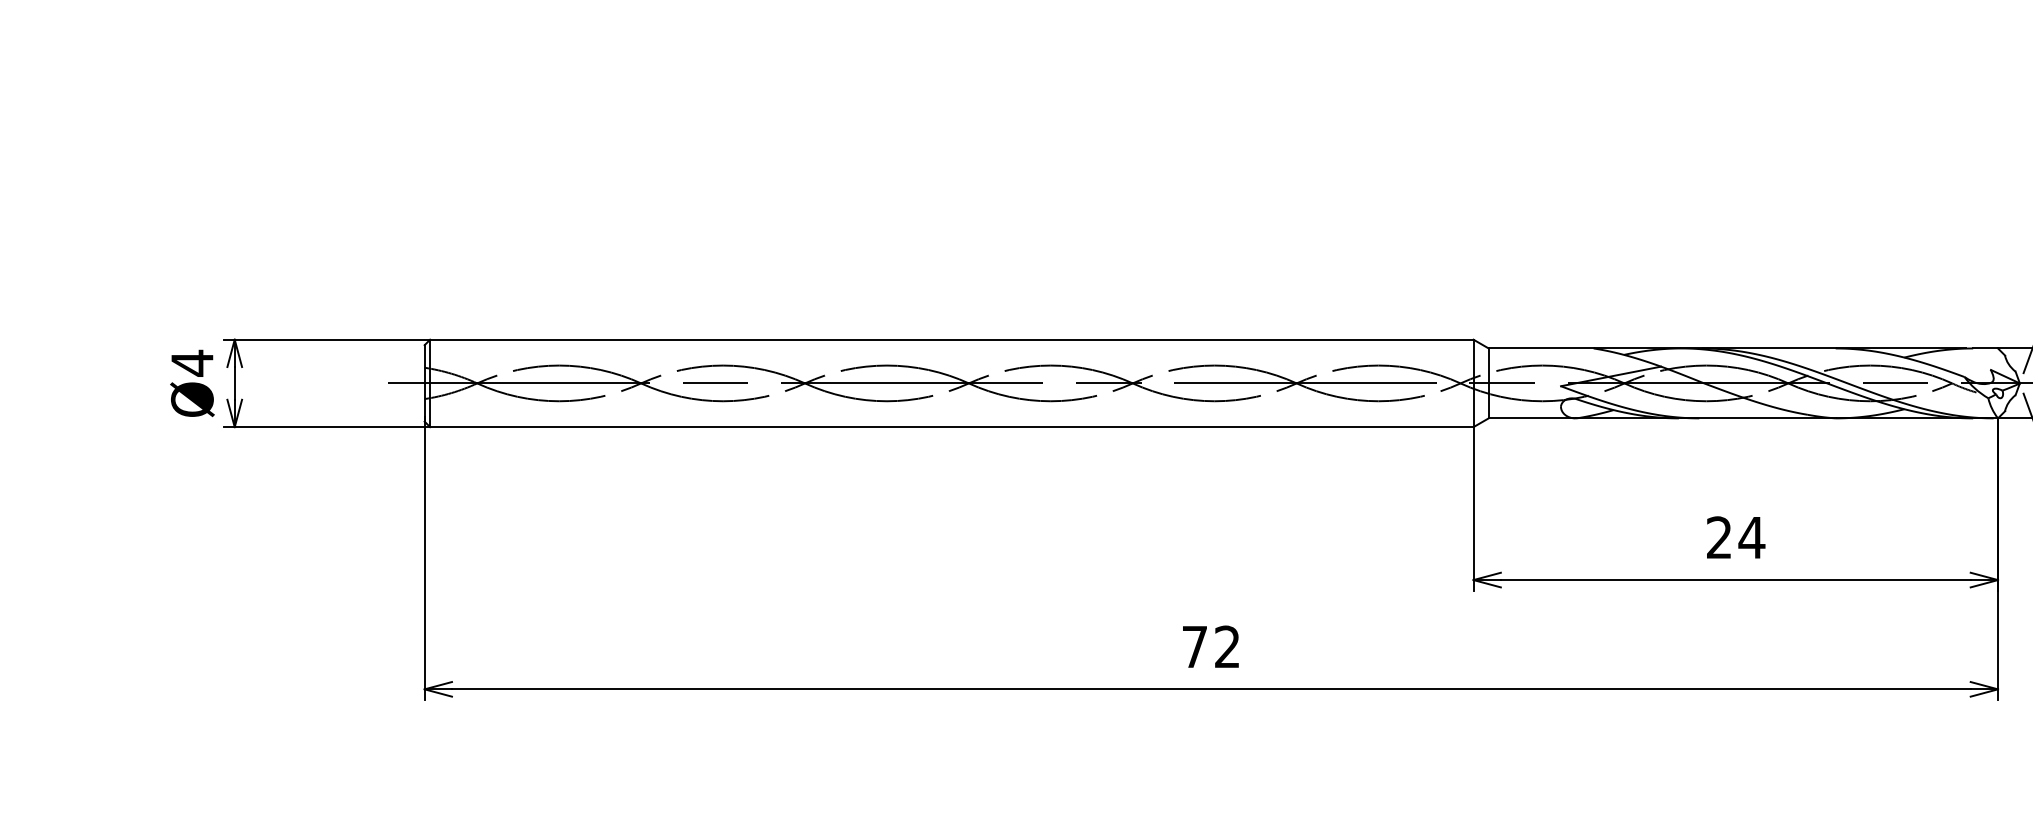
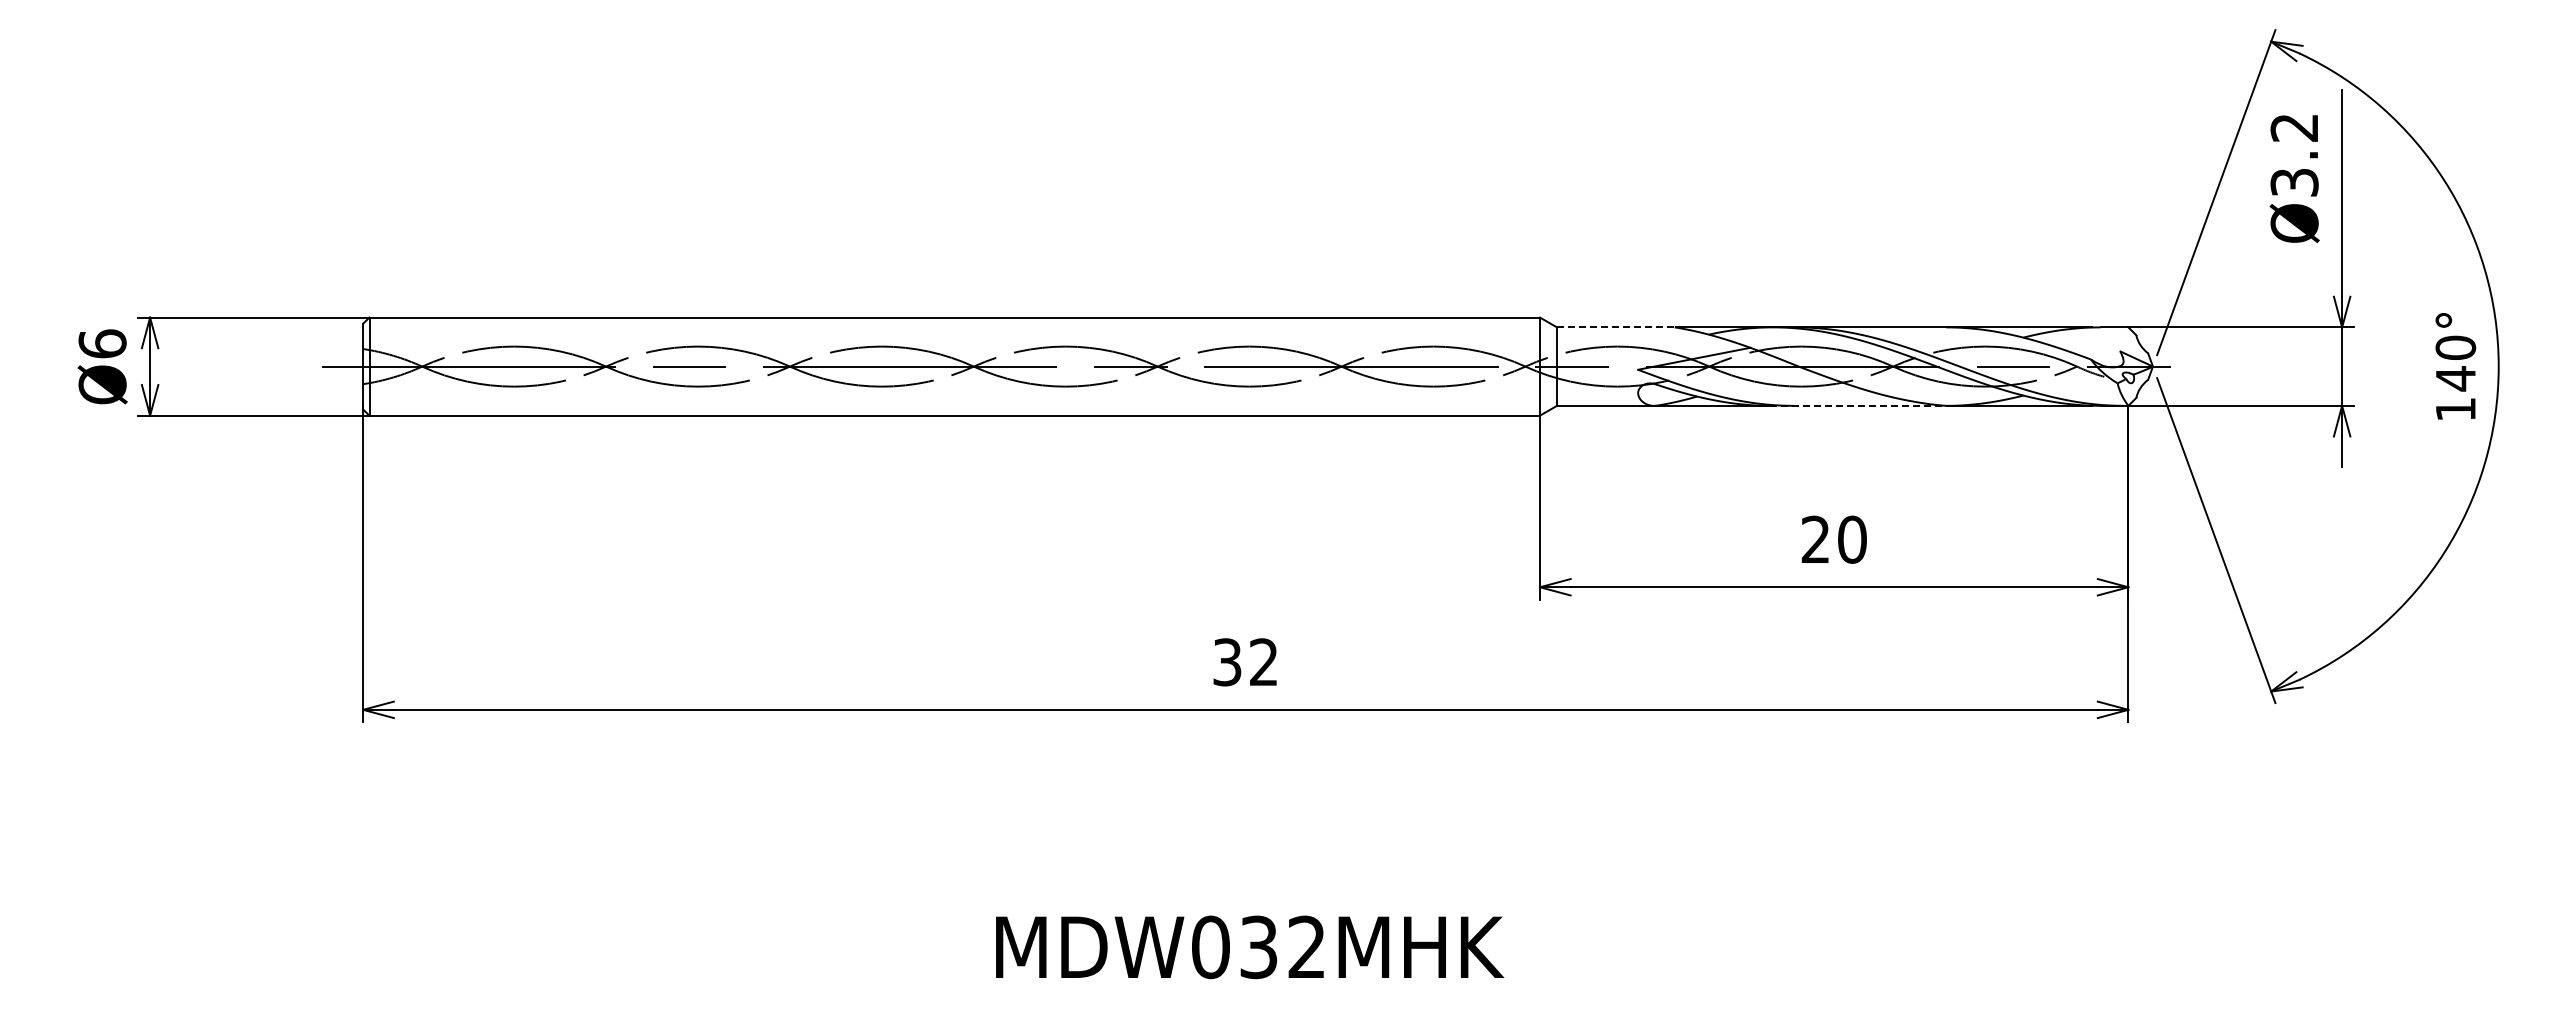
line: (1540, 348) -> (1615, 327), solid -> dashed
text: (192, 363) -> (102, 344), Ø4 -> Ø6
line: (1757, 418) -> (1858, 405), solid -> dashed
text: (1752, 537) -> (1852, 539), 24 -> 20
text: (1195, 647) -> (1227, 662), 72 -> 32

